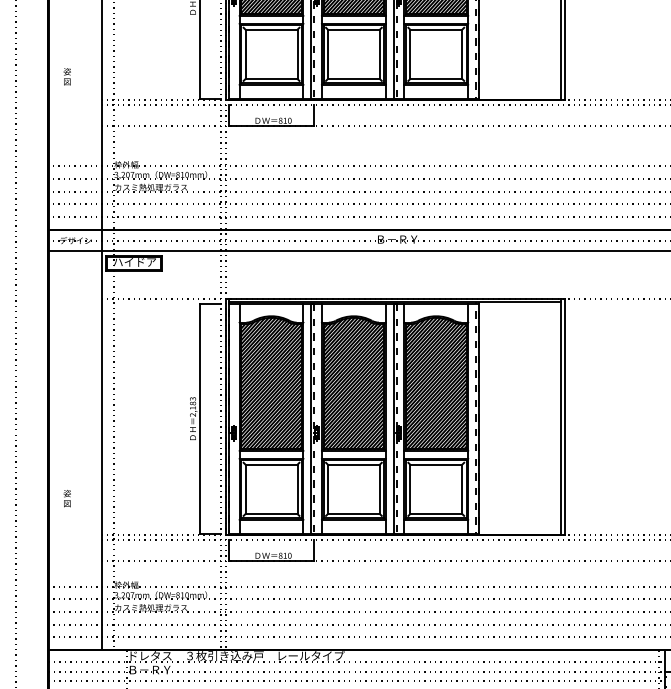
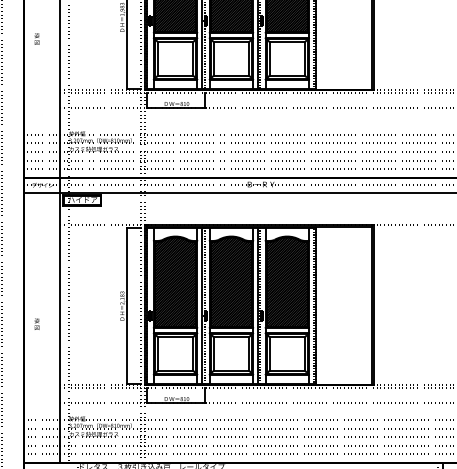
text: (66, 75) -> (36, 38), moved
text: (66, 497) -> (36, 323), moved

